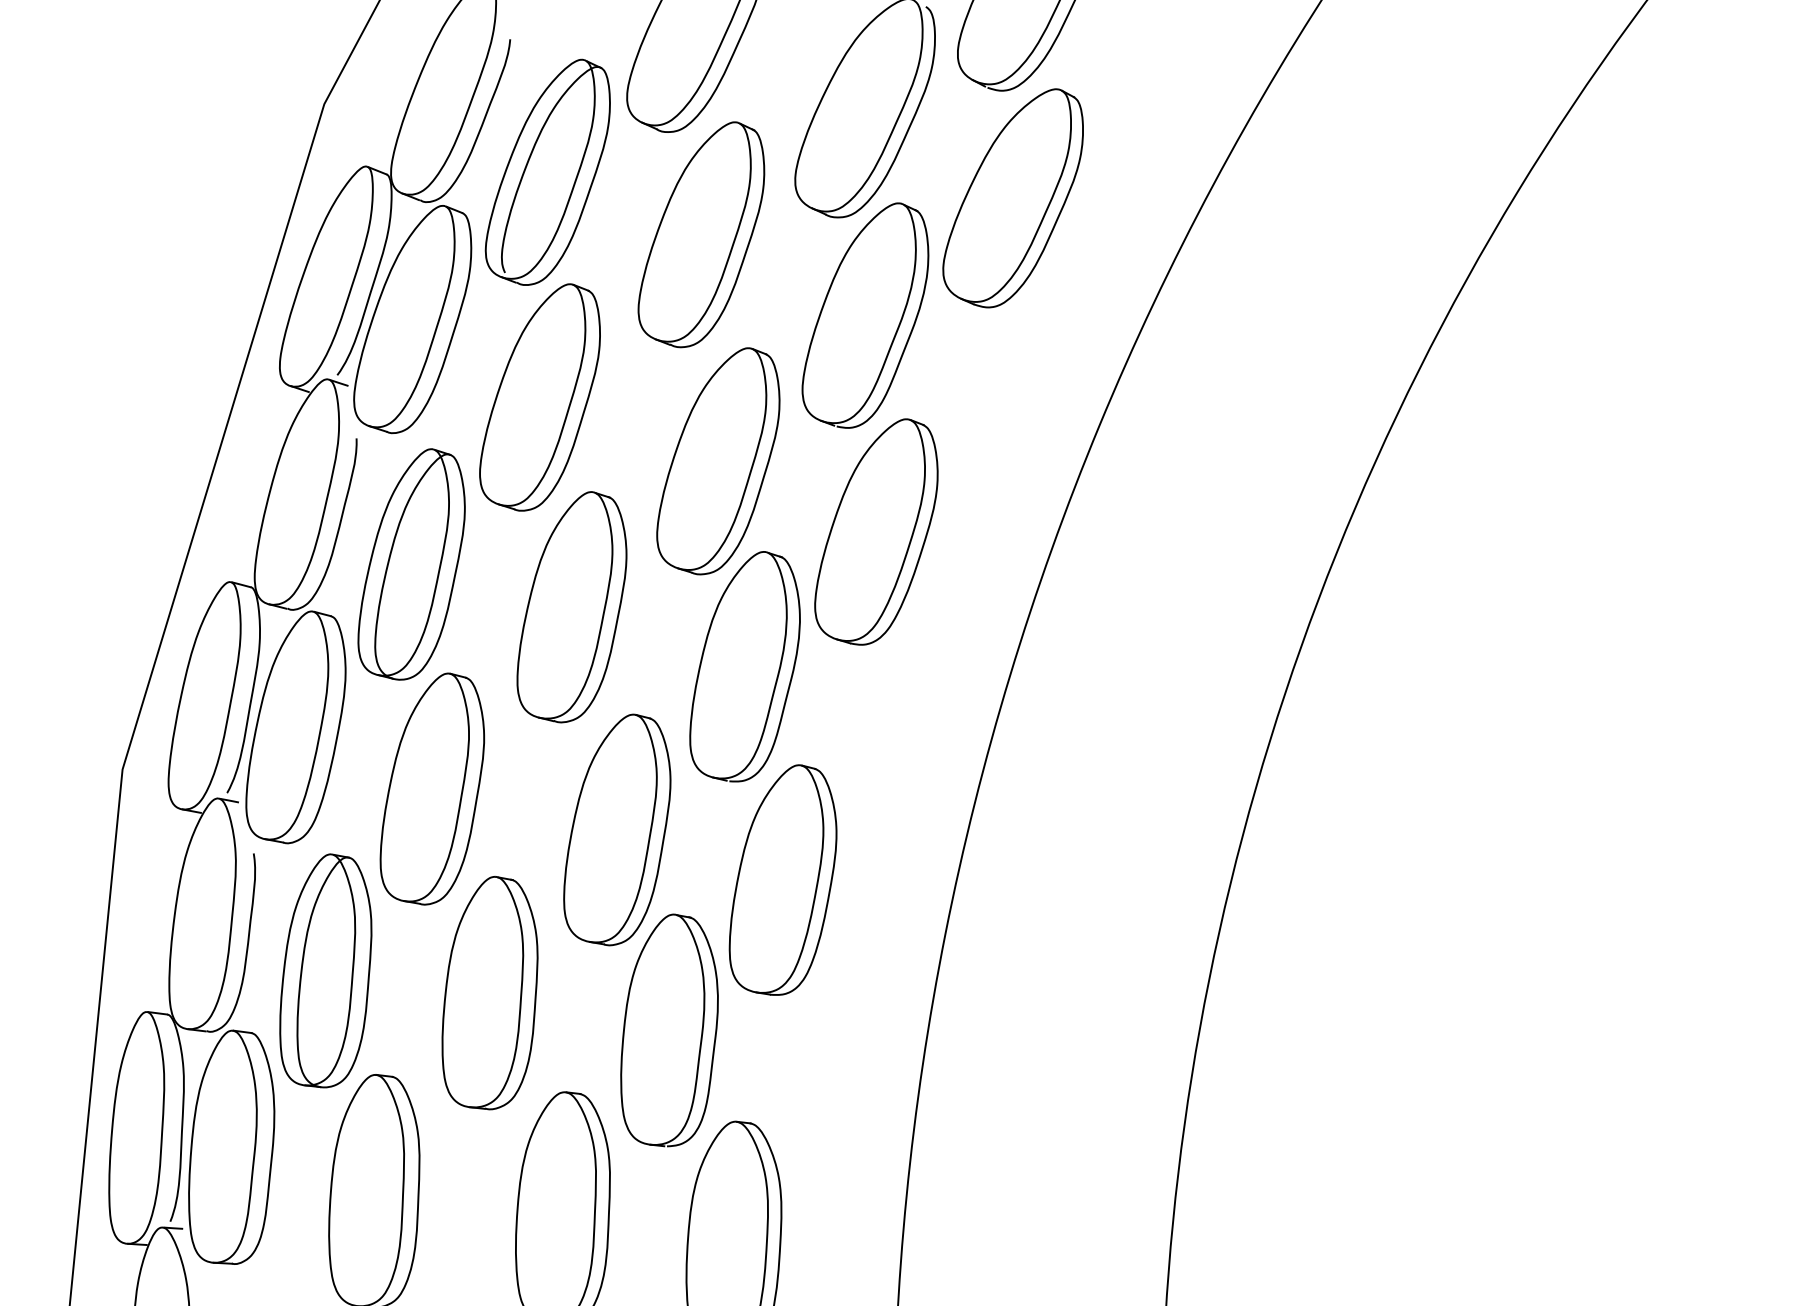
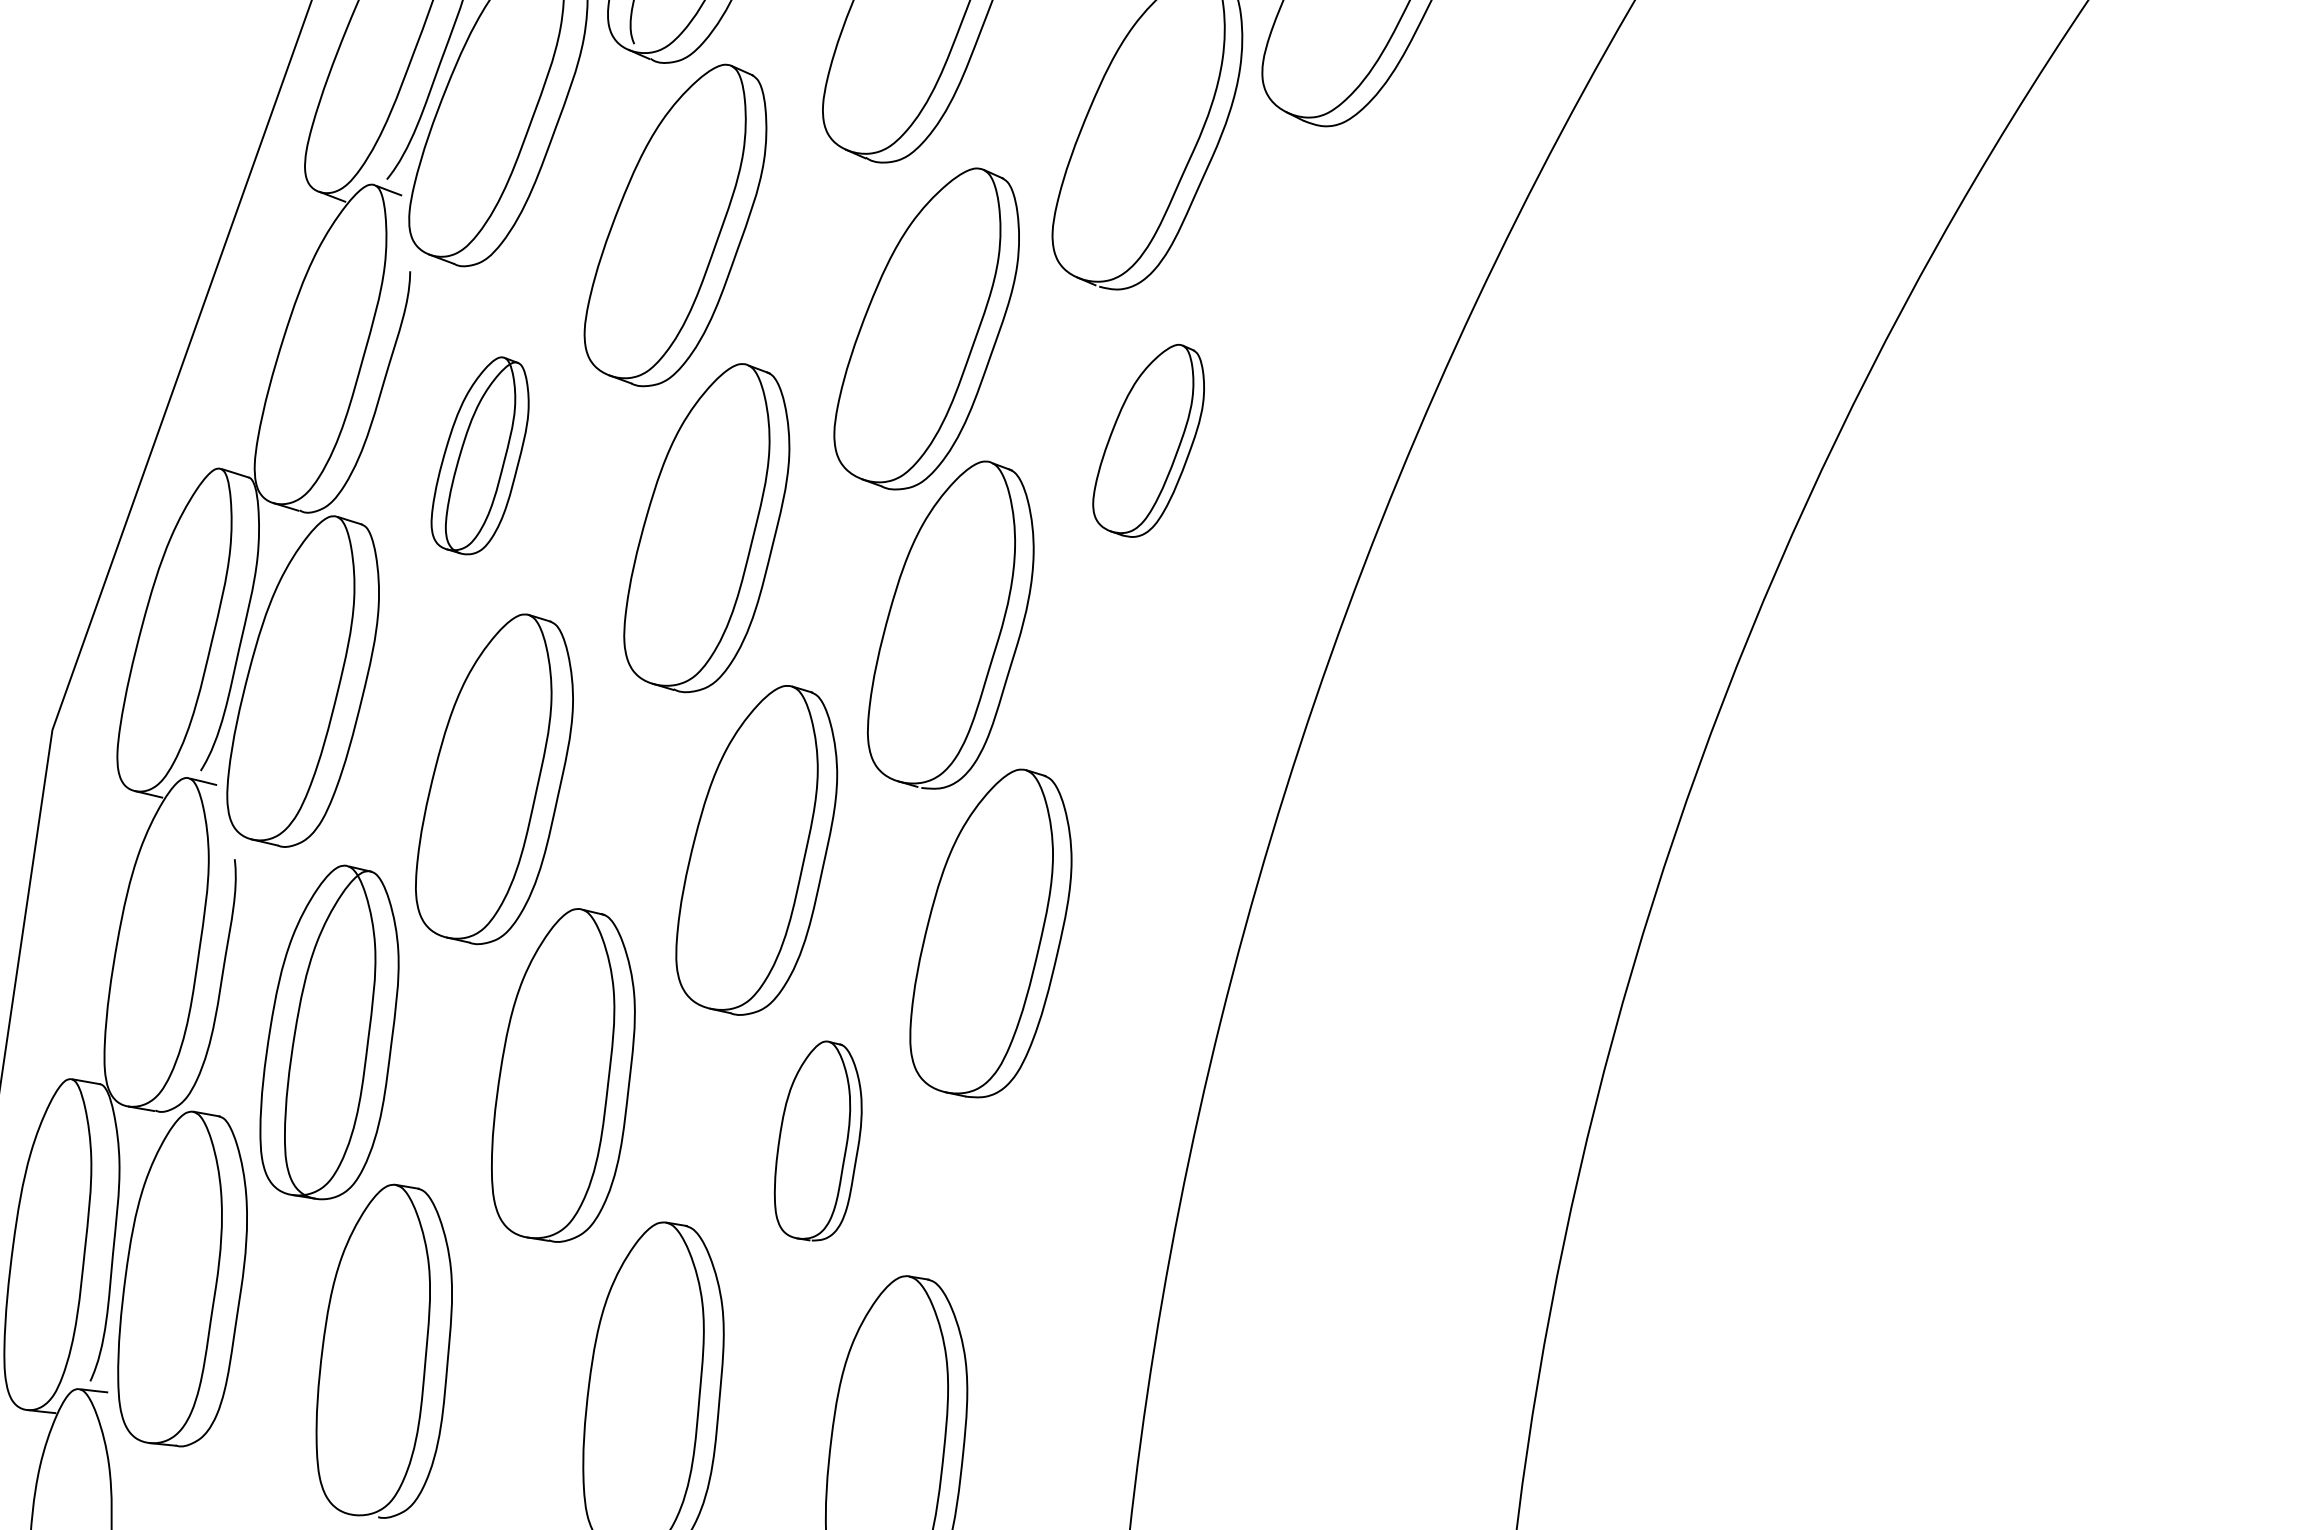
part: (876, 531) -> (1149, 439), size x0.6
part: (411, 564) -> (480, 455), size x0.6
part: (669, 1030) -> (818, 1141), size x0.6

